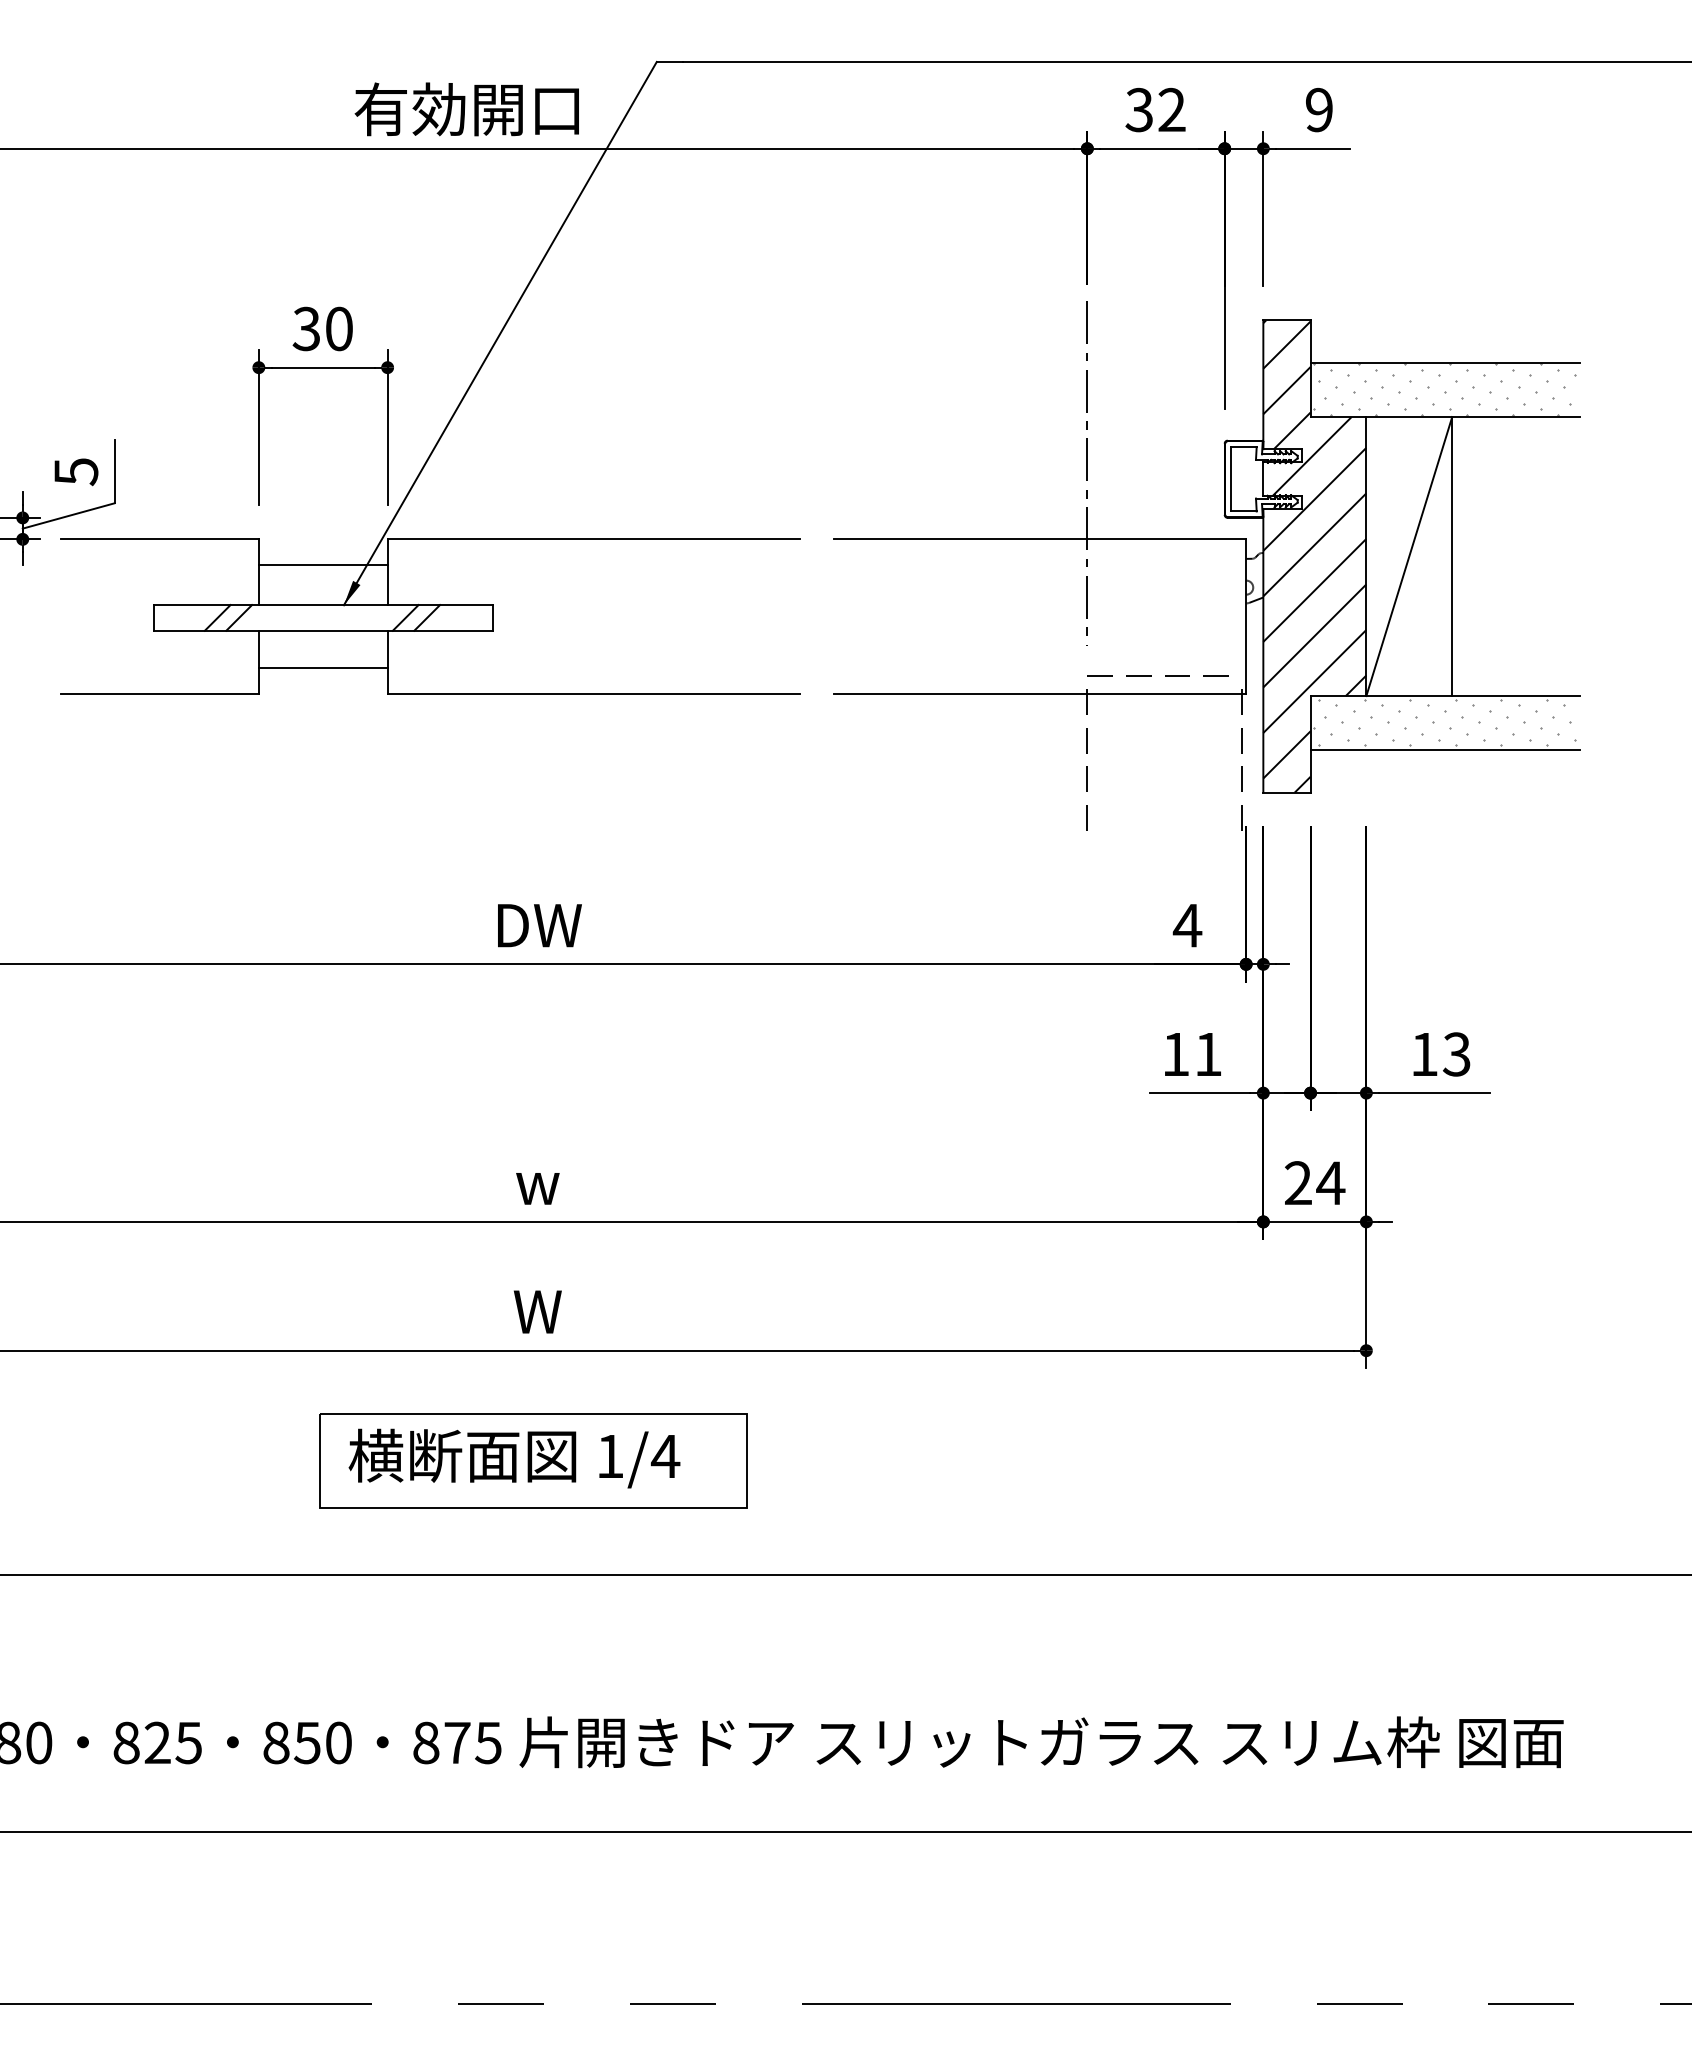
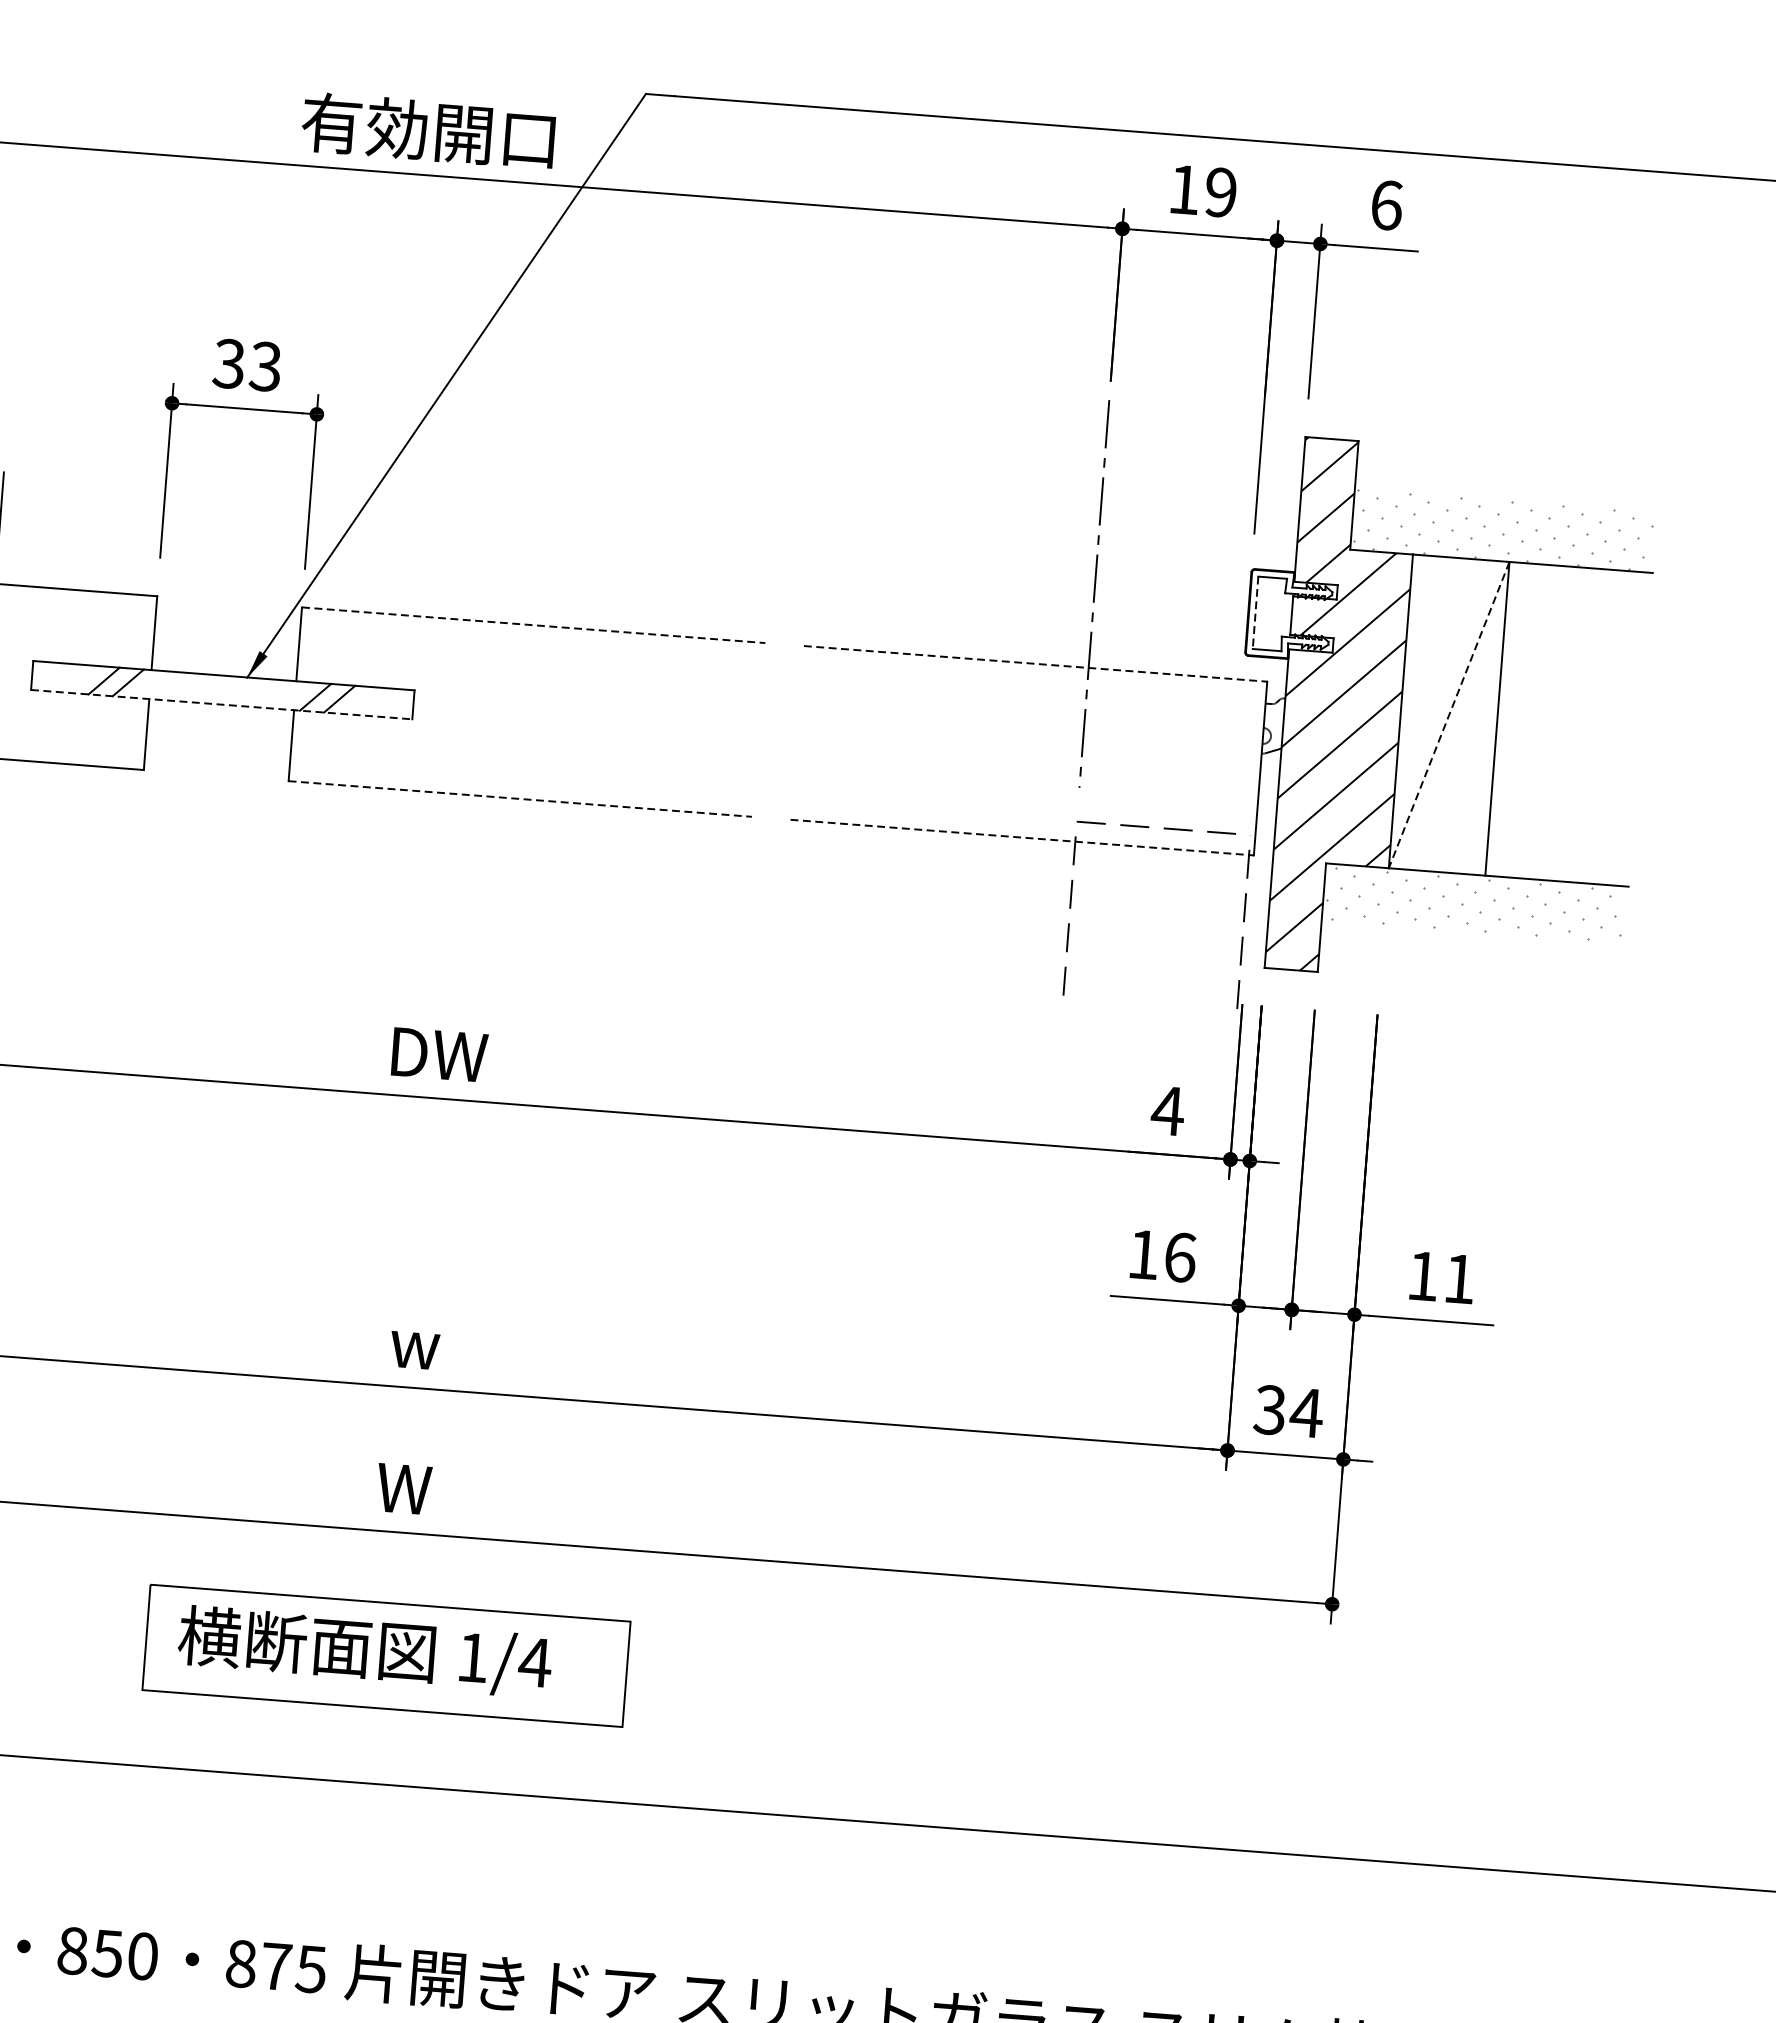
text: (1155, 109) -> (1202, 190), 32 -> 19
text: (1319, 109) -> (1386, 204), 9 -> 6
text: (338, 328) -> (265, 366), 30 -> 33
line: (1444, 363) -> (1505, 501), removed
line: (1231, 479) -> (1255, 613), solid -> dashed
line: (594, 539) -> (534, 625), solid -> dashed
line: (1040, 539) -> (1036, 664), solid -> dashed
line: (1409, 556) -> (1449, 715), solid -> dashed
line: (322, 565) -> (226, 631), removed
line: (323, 630) -> (222, 704), solid -> dashed
line: (322, 668) -> (217, 746), removed
line: (594, 693) -> (521, 798), solid -> dashed
line: (1040, 693) -> (1022, 837), solid -> dashed
line: (1444, 749) -> (1472, 935), removed
text: (1208, 1054) -> (1180, 1257), 11 -> 16
text: (1456, 1054) -> (1459, 1279), 13 -> 11
text: (1297, 1183) -> (1269, 1410), 24 -> 34

